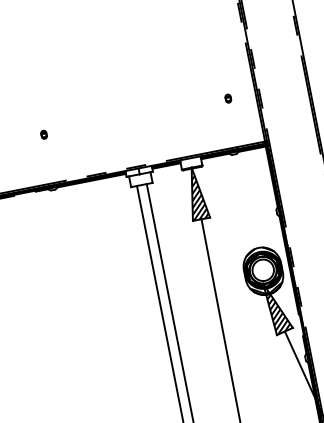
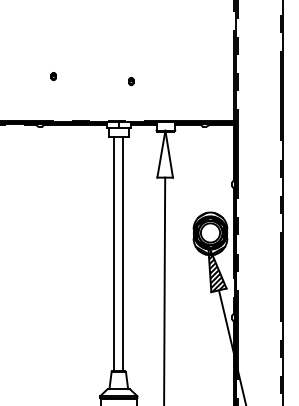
part: (228, 98) -> (131, 81), moved
part: (43, 134) -> (53, 76), moved
hatch: (197, 194) -> (165, 155), removed

